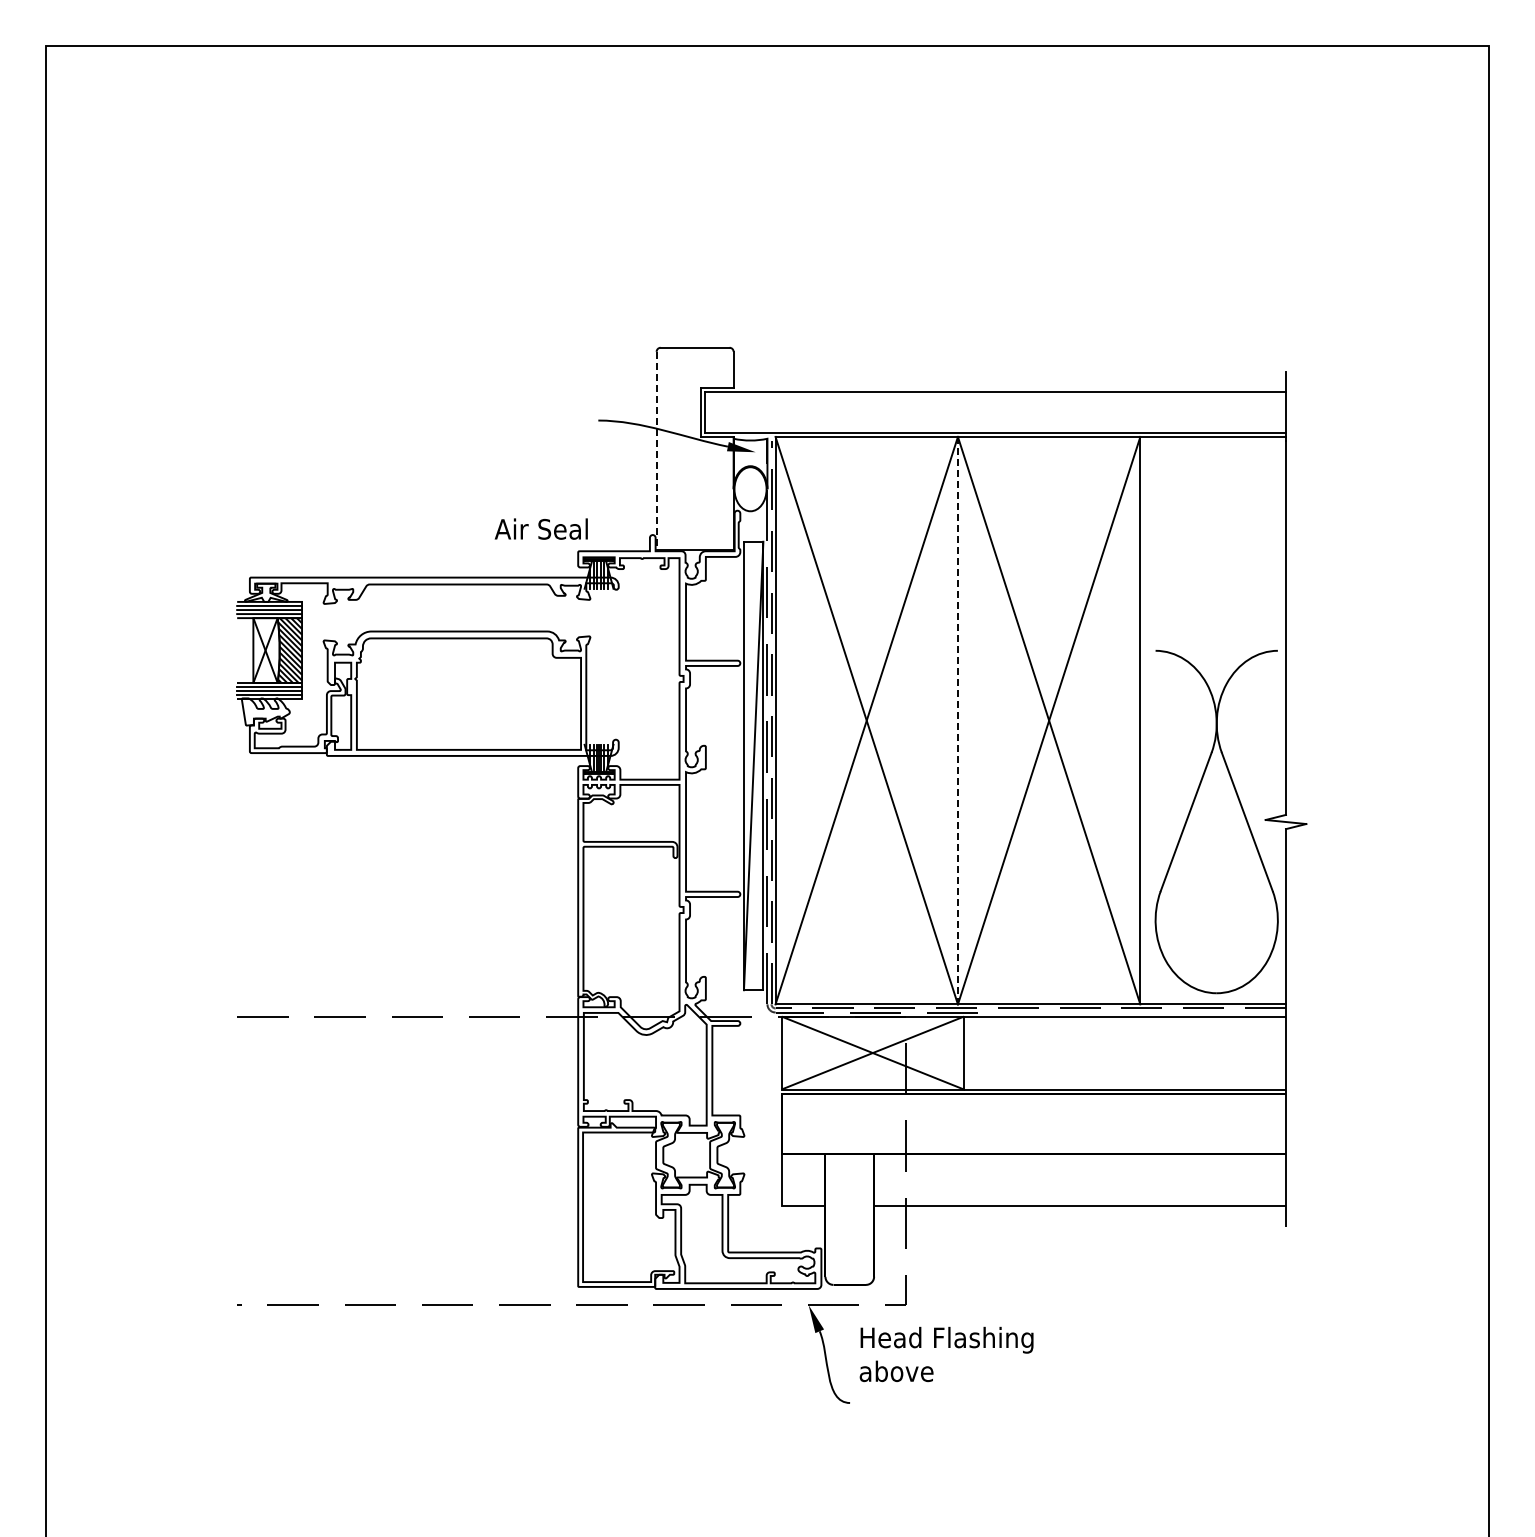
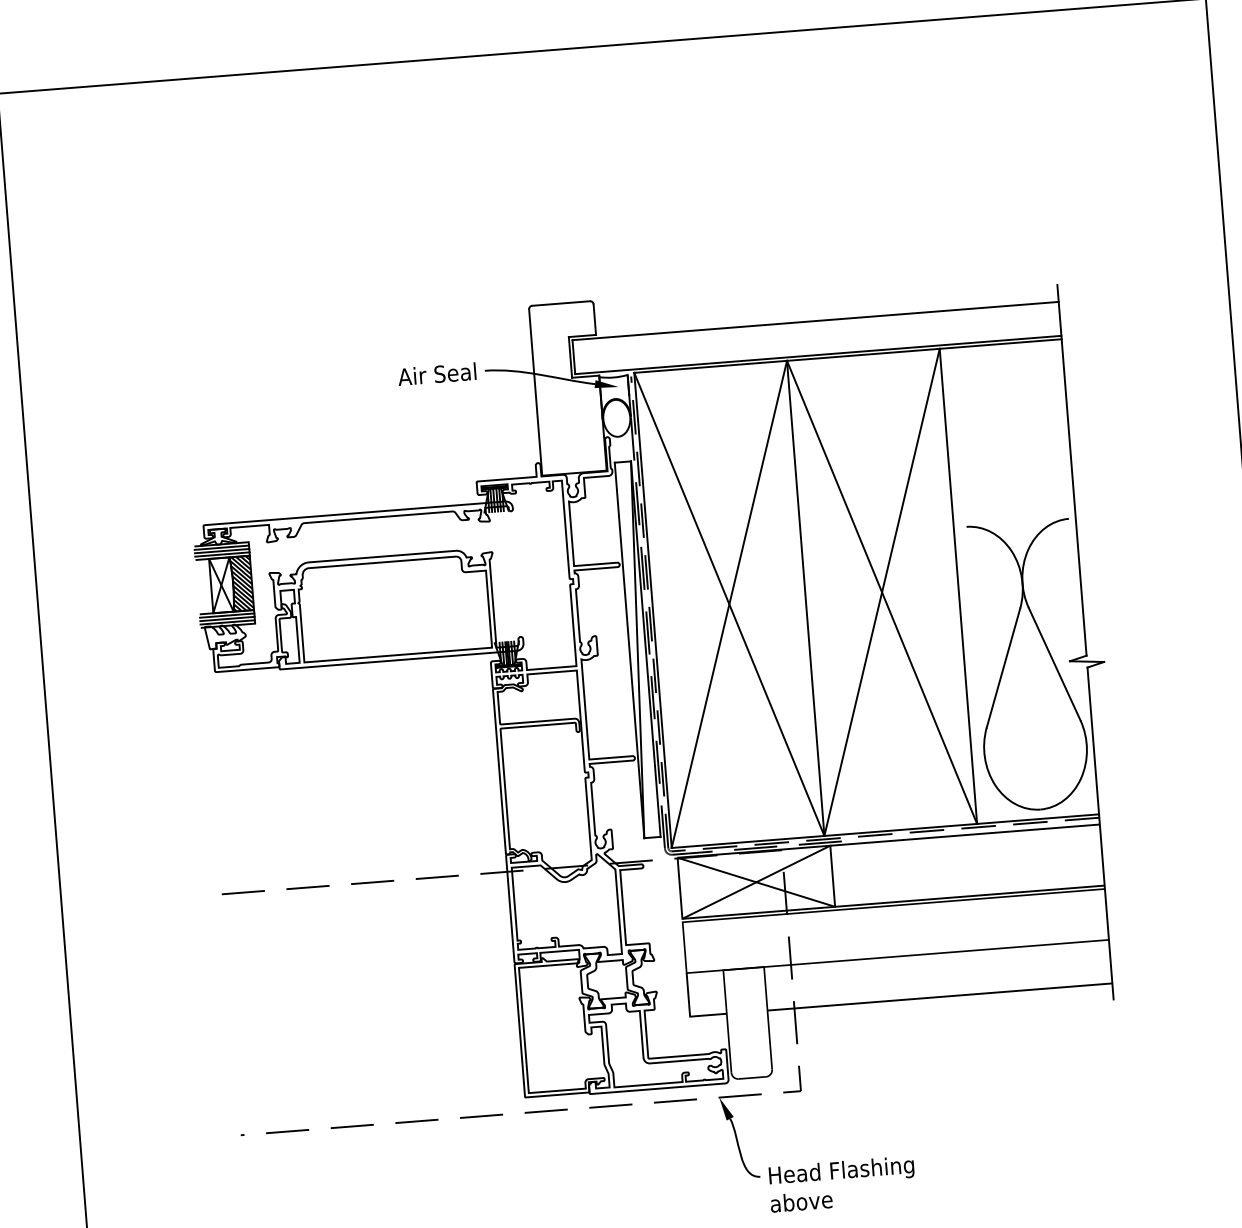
line: (656, 451) -> (535, 392), dashed -> solid
text: (540, 528) -> (436, 373), moved
line: (957, 720) -> (805, 598), dashed -> solid
text: (946, 1354) -> (842, 1184), moved

